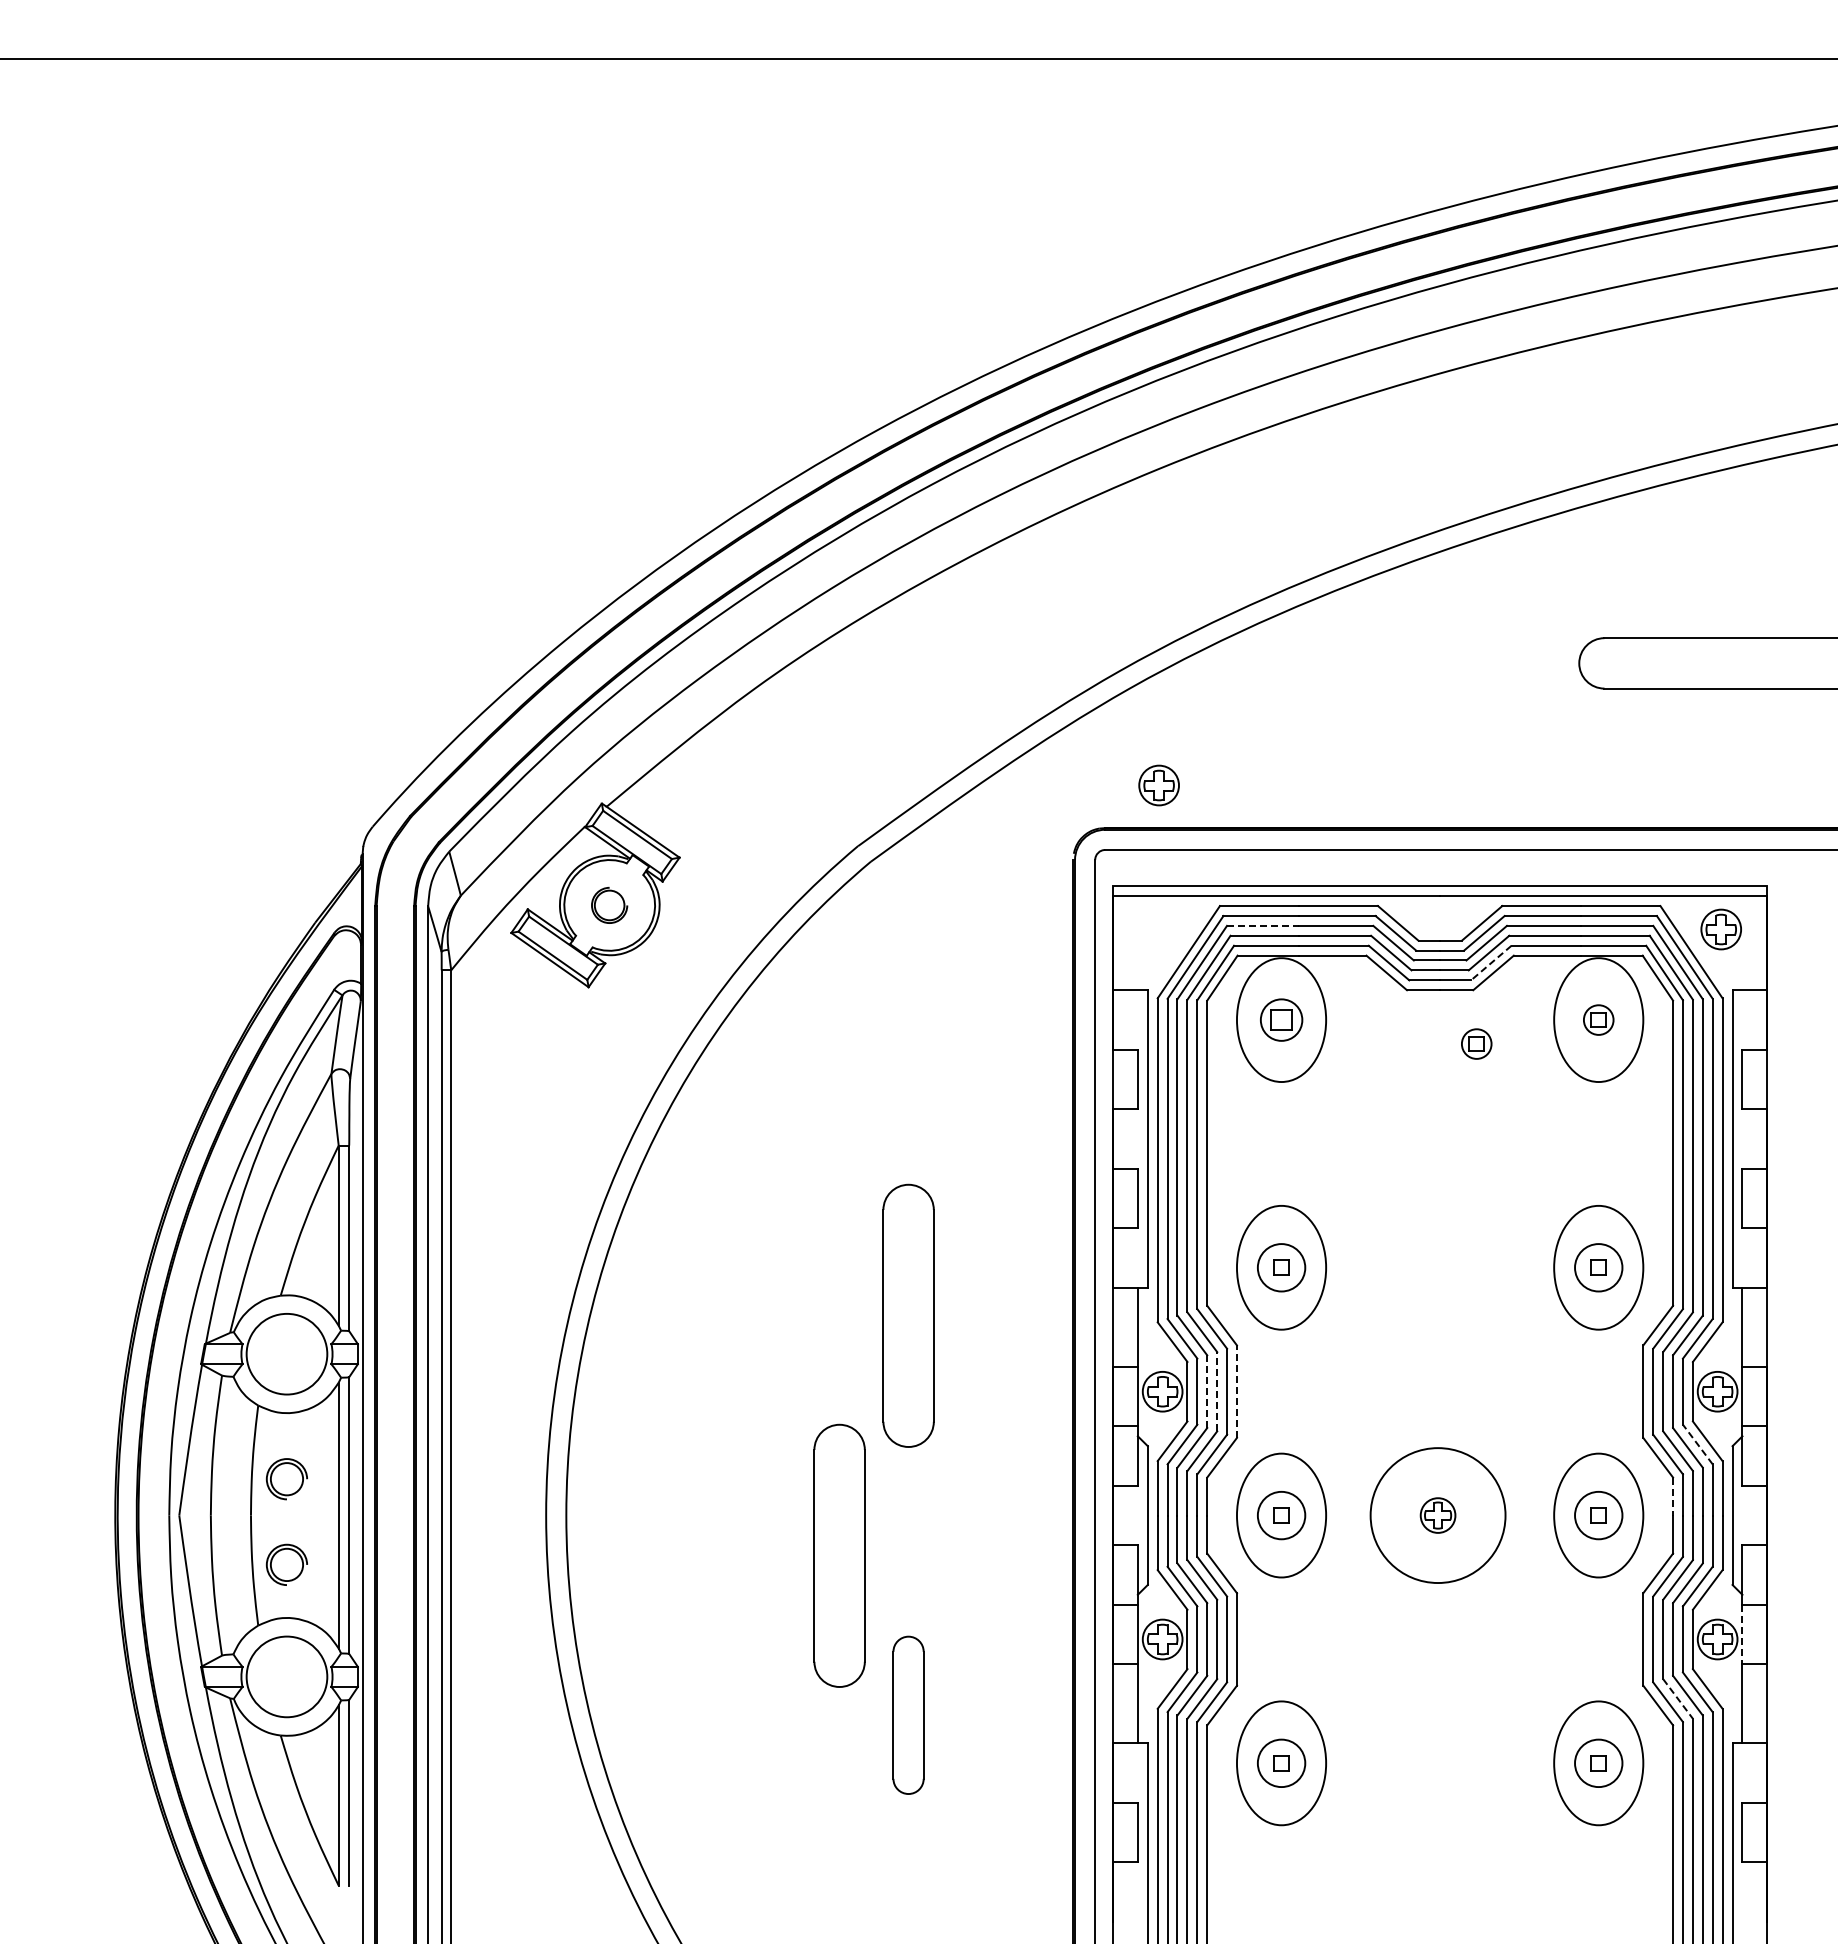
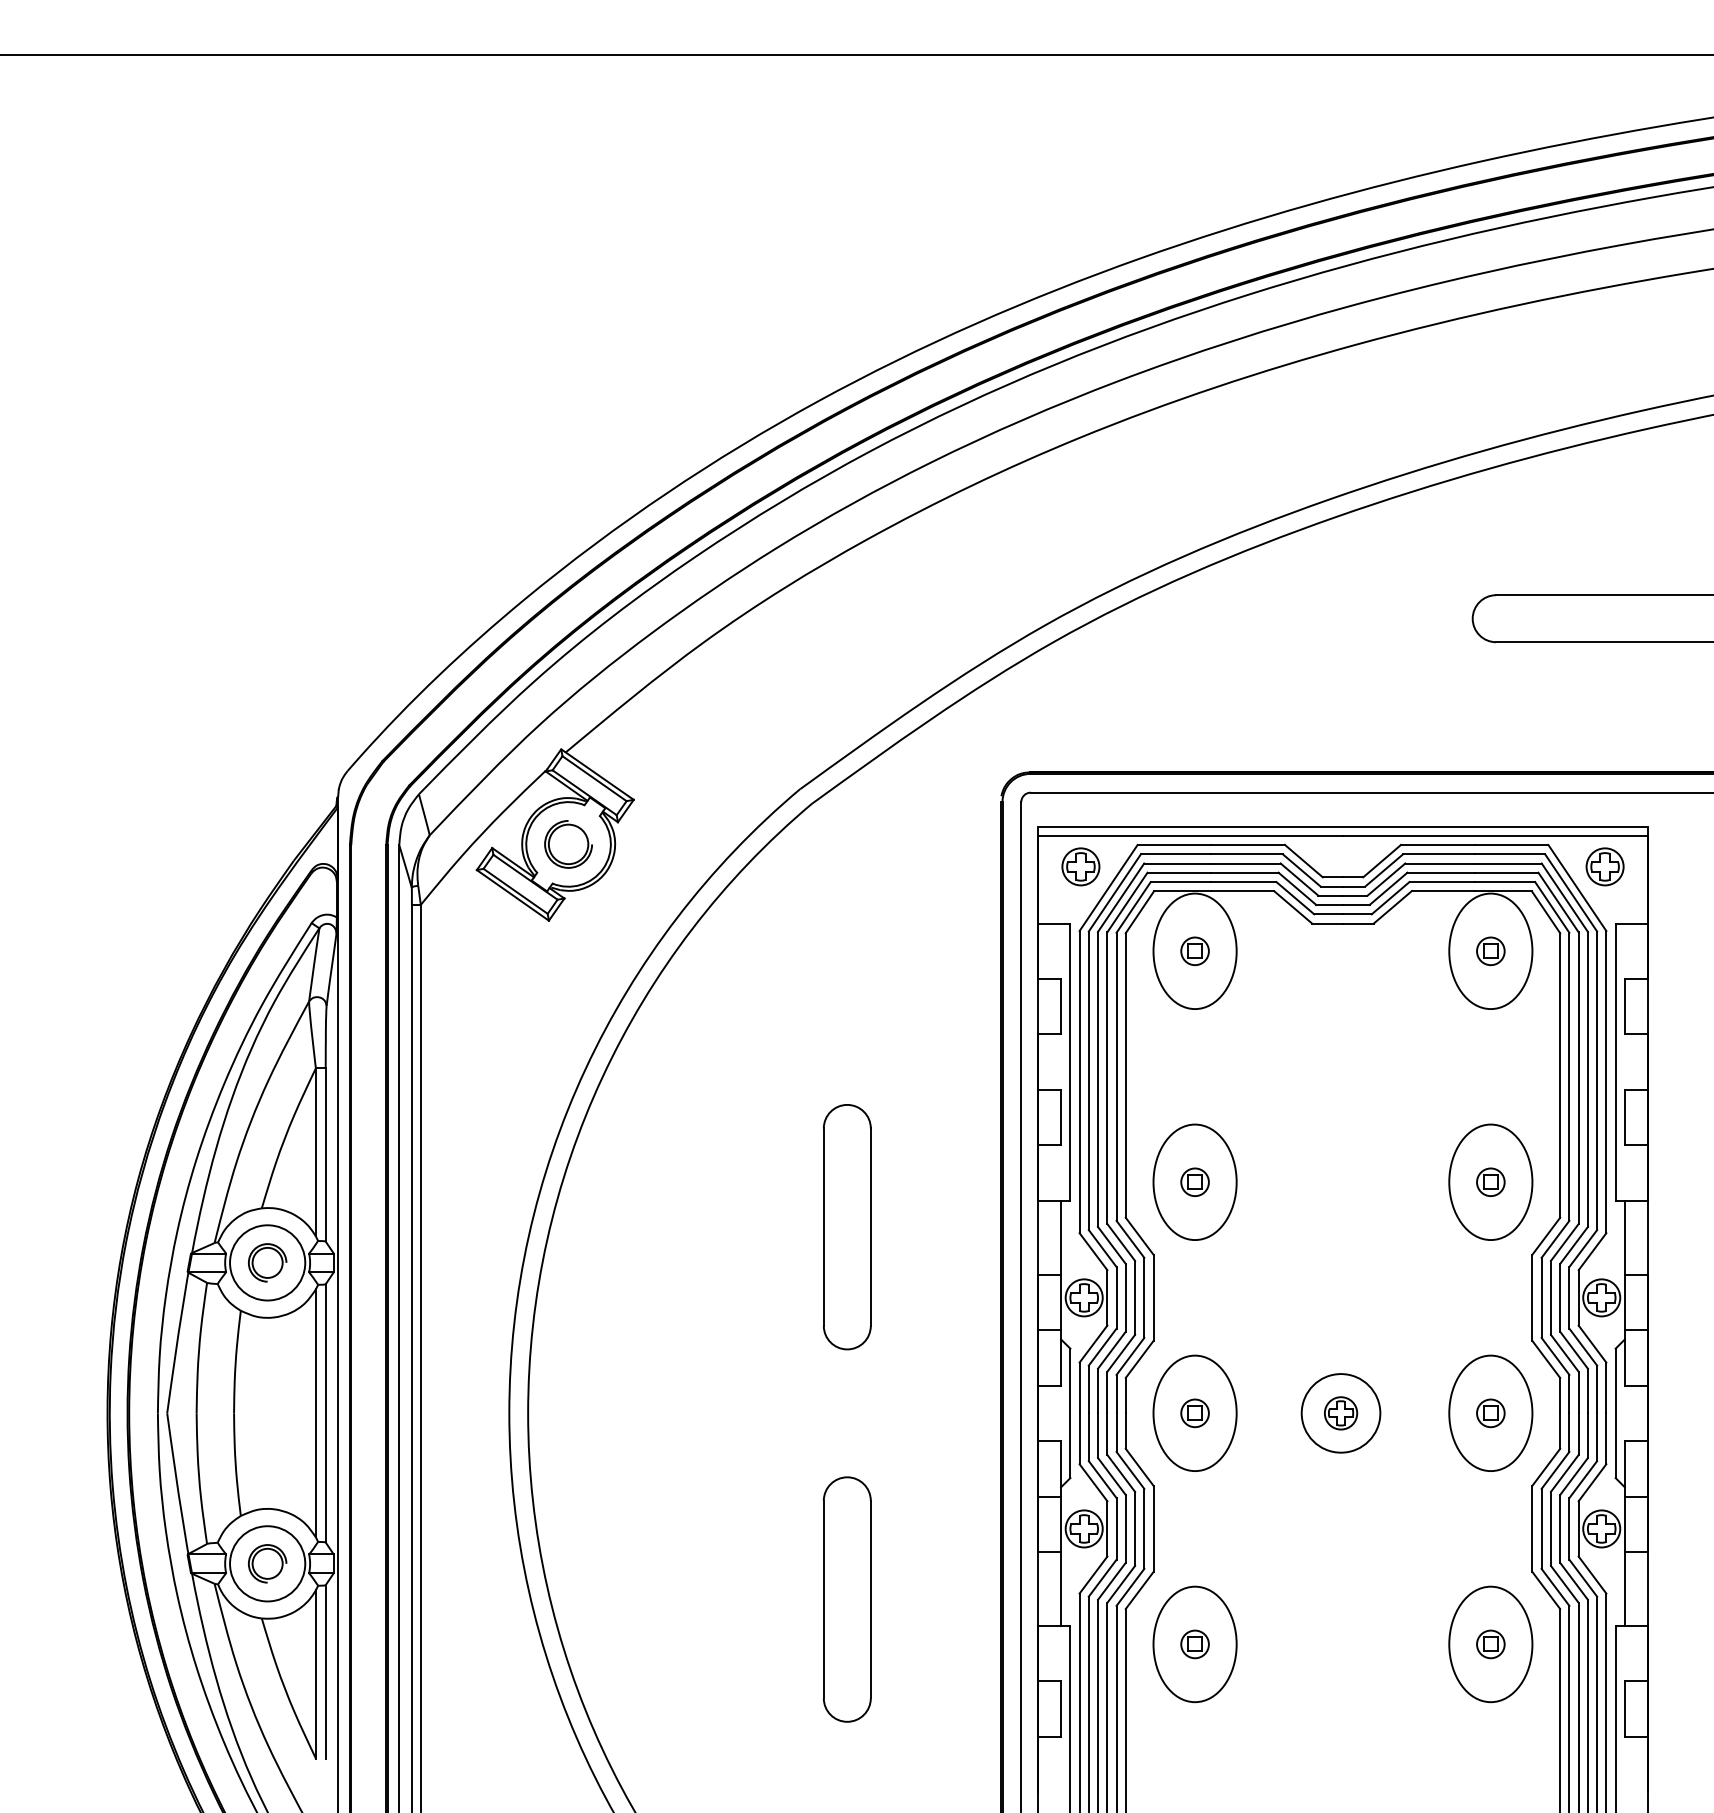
part: (1158, 785) -> (1080, 866), moved
part: (609, 905) -> (568, 844), size x1.43
line: (1262, 925) -> (1177, 863), dashed -> solid
line: (1491, 963) -> (1390, 898), dashed -> solid
part: (1281, 1019) -> (1195, 950), size x0.71
part: (1476, 1043) -> (1376, 973), removed
circle: (1281, 1267) -> (1195, 1182), size x0.62
circle: (1598, 1267) -> (1490, 1182), size x0.62
line: (1207, 1391) -> (1126, 1297), dashed -> solid
line: (1217, 1391) -> (1135, 1297), dashed -> solid
line: (1236, 1391) -> (1153, 1297), dashed -> solid
line: (1697, 1444) -> (1582, 1347), dashed -> solid
part: (286, 1479) -> (267, 1263), moved
line: (1673, 1497) -> (1560, 1396), dashed -> solid
circle: (1281, 1515) -> (1195, 1413), size x0.62
circle: (1437, 1515) -> (1340, 1413), size x0.62
circle: (1598, 1515) -> (1490, 1413), size x0.62
part: (839, 1555) -> (782, 1450), removed
part: (286, 1564) -> (267, 1563), moved
line: (1742, 1634) -> (1624, 1524), dashed -> solid
line: (1678, 1698) -> (1565, 1583), dashed -> solid
part: (908, 1715) -> (847, 1599), size x1.67
circle: (1281, 1763) -> (1195, 1644), size x0.62
circle: (1598, 1763) -> (1490, 1644), size x0.62

